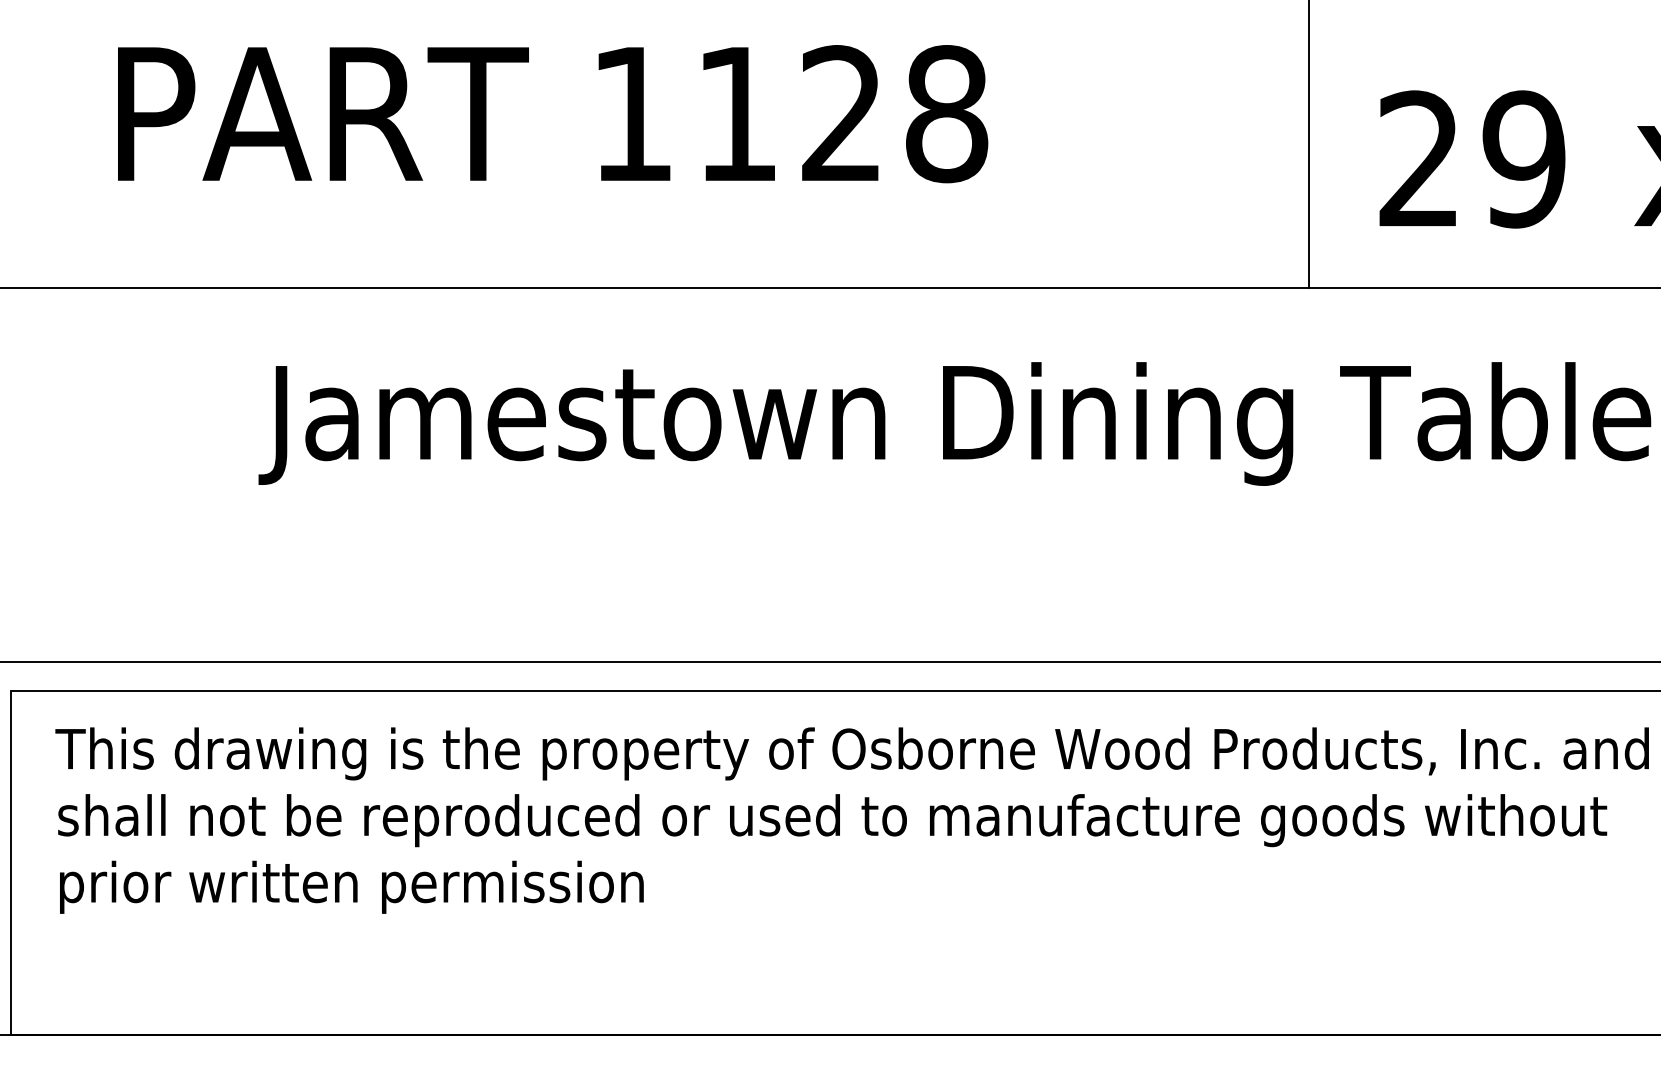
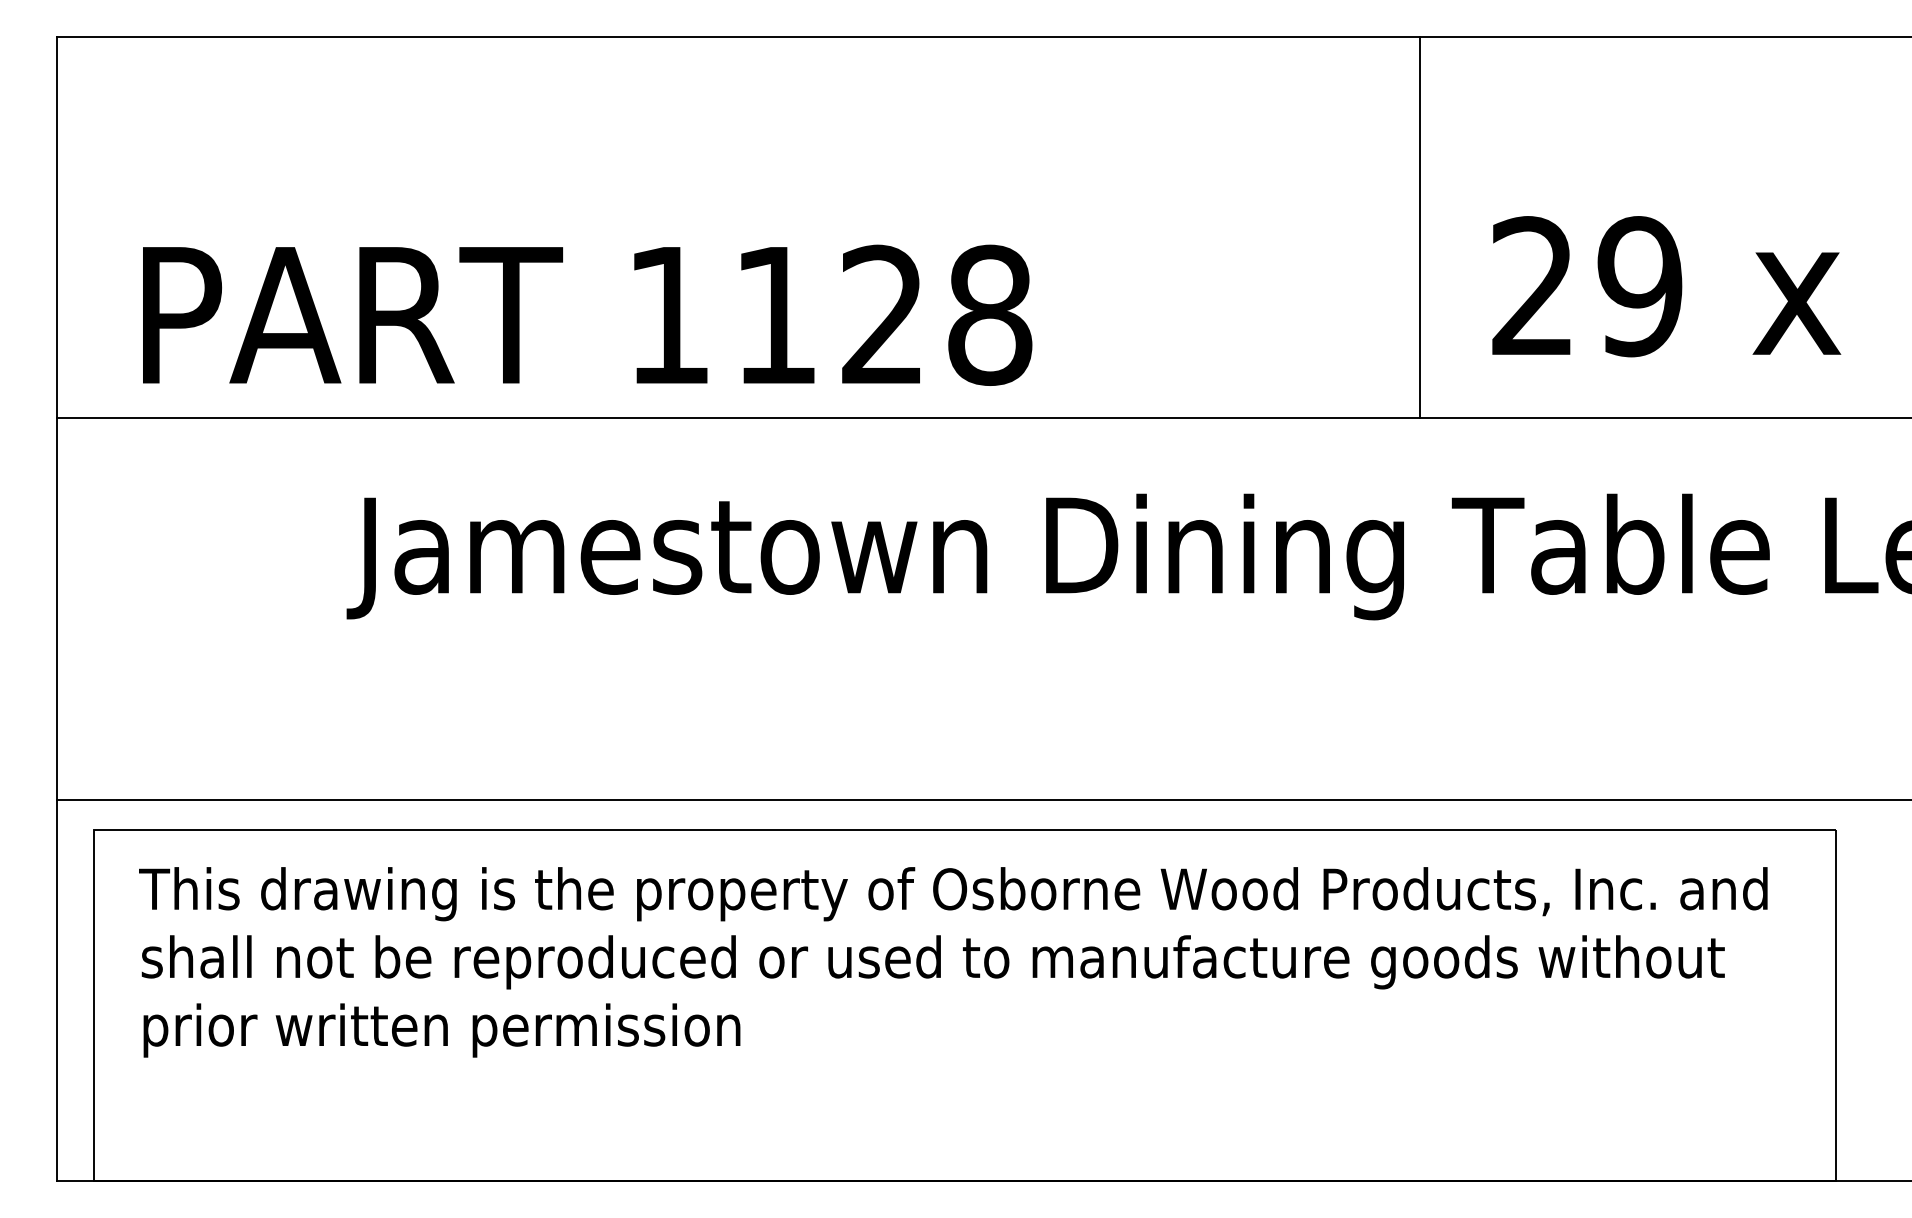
text: (552, 113) -> (587, 314), moved

